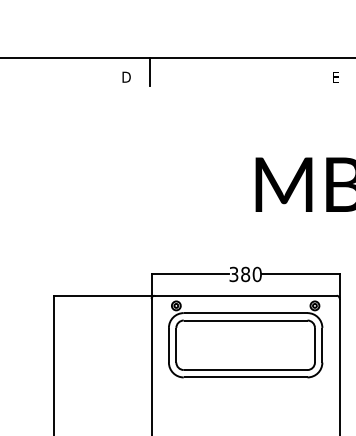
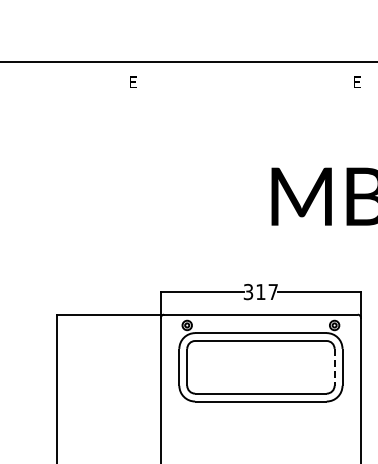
line: (149, 71) -> (158, 76), removed
text: (126, 77) -> (134, 82), D -> E
text: (251, 274) -> (267, 292), 380 -> 317
line: (314, 345) -> (334, 367), solid -> dashed

